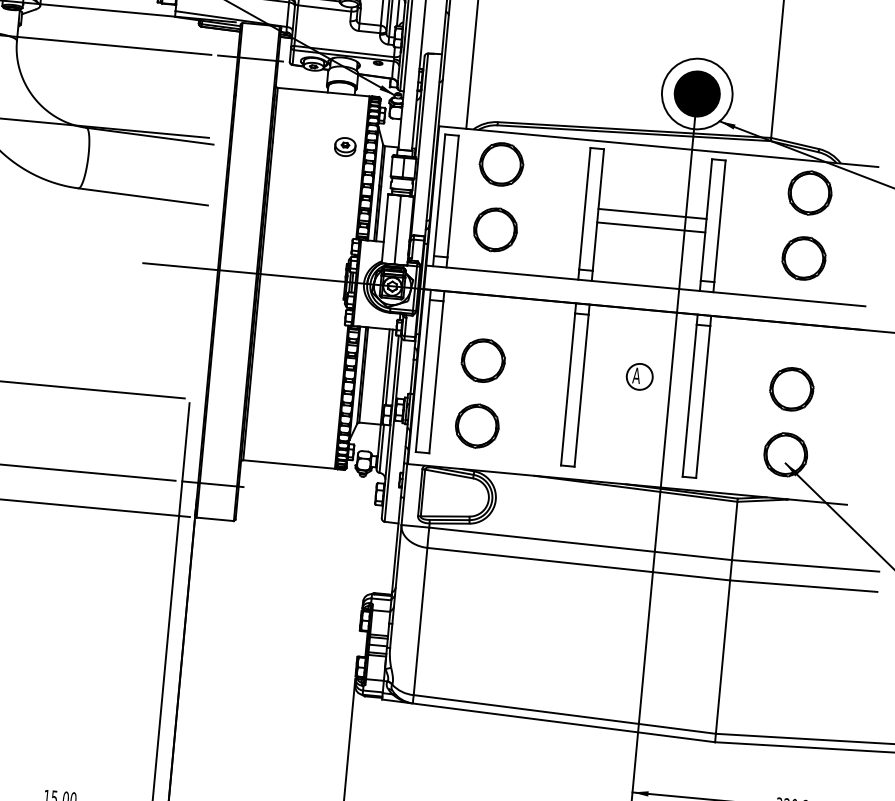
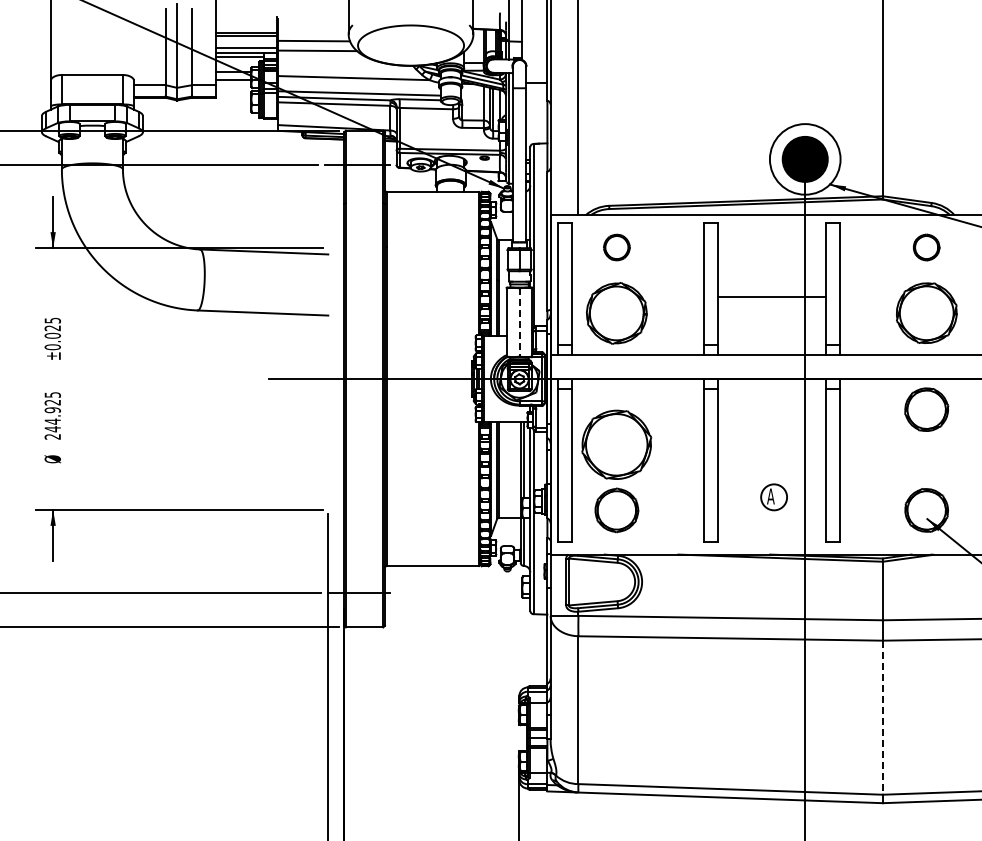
part: (345, 146) -> (459, 244), removed
part: (501, 164) -> (616, 247), size x0.6
part: (809, 192) -> (926, 247), size x0.6
line: (652, 213) -> (771, 282), removed
part: (495, 229) -> (616, 312), size x1.4
line: (397, 230) -> (519, 322), solid -> dashed
part: (803, 258) -> (926, 313), size x1.4
part: (482, 360) -> (616, 444), size x1.6
part: (639, 376) -> (773, 497), moved
part: (791, 389) -> (926, 409), moved
line: (722, 657) -> (882, 718), solid -> dashed

